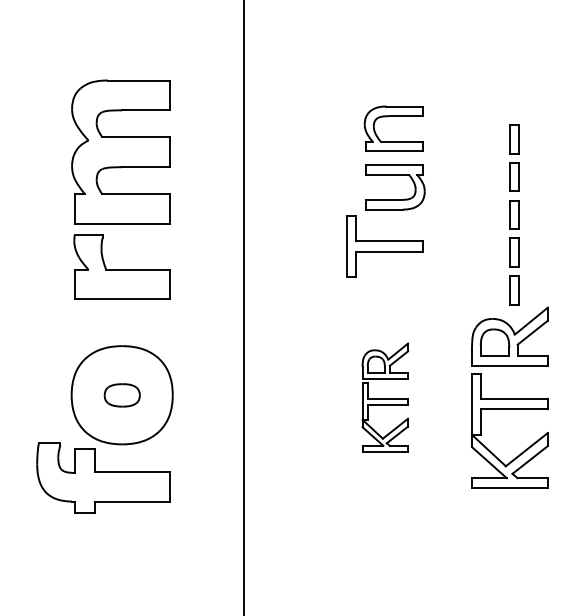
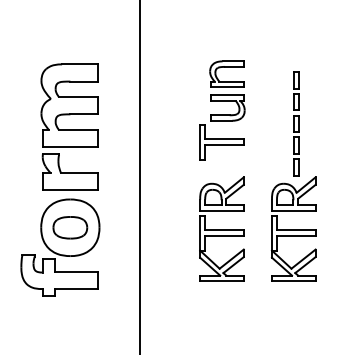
part: (120, 188) -> (69, 126), moved
part: (122, 394) -> (70, 227), size x1.67
part: (384, 396) -> (221, 228), size x1.67

